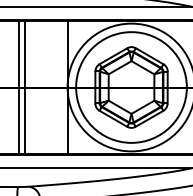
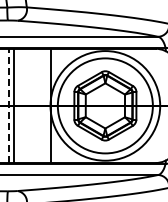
line: (18, 87) -> (8, 105), solid -> dashed

